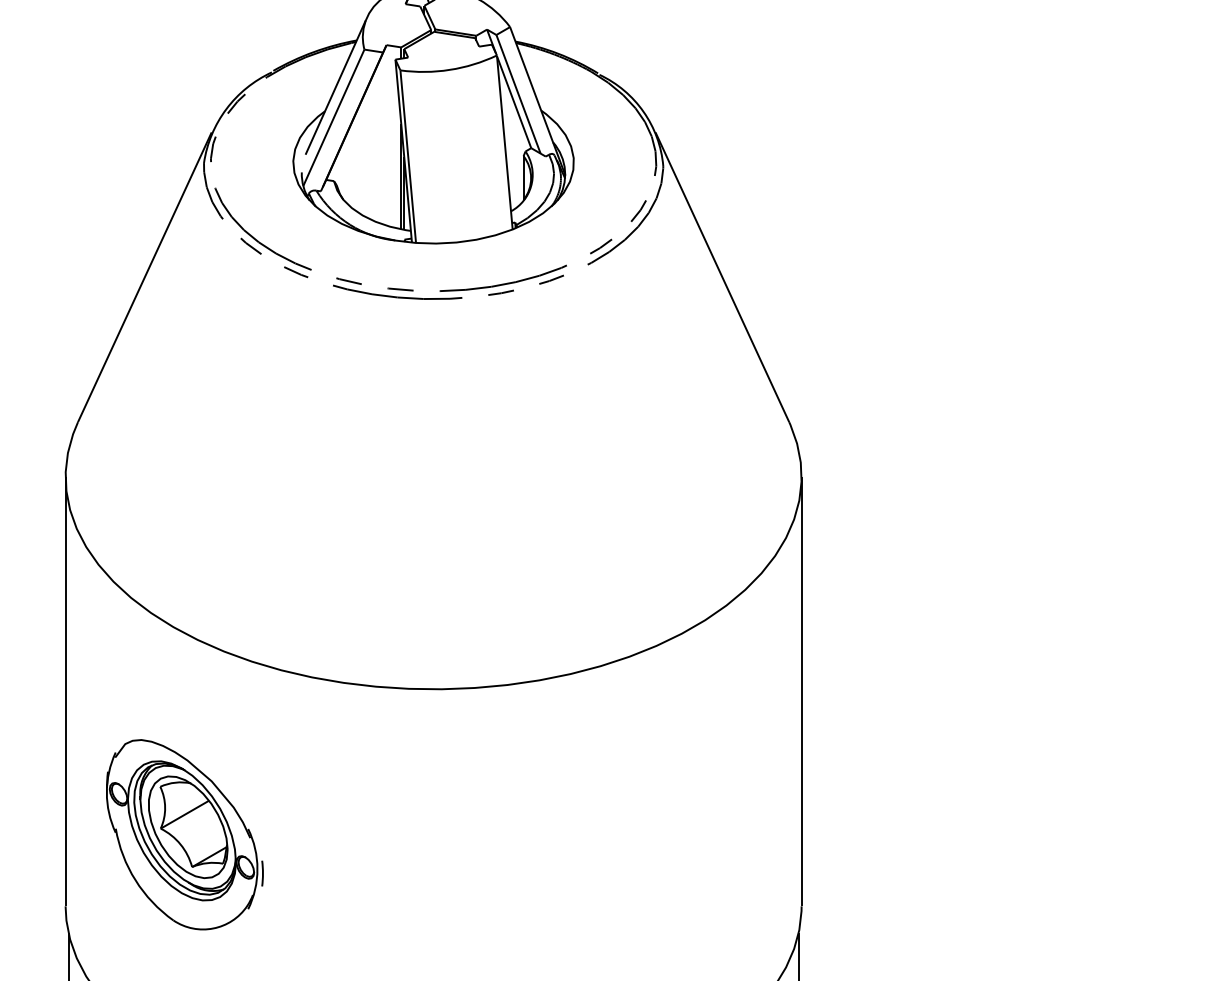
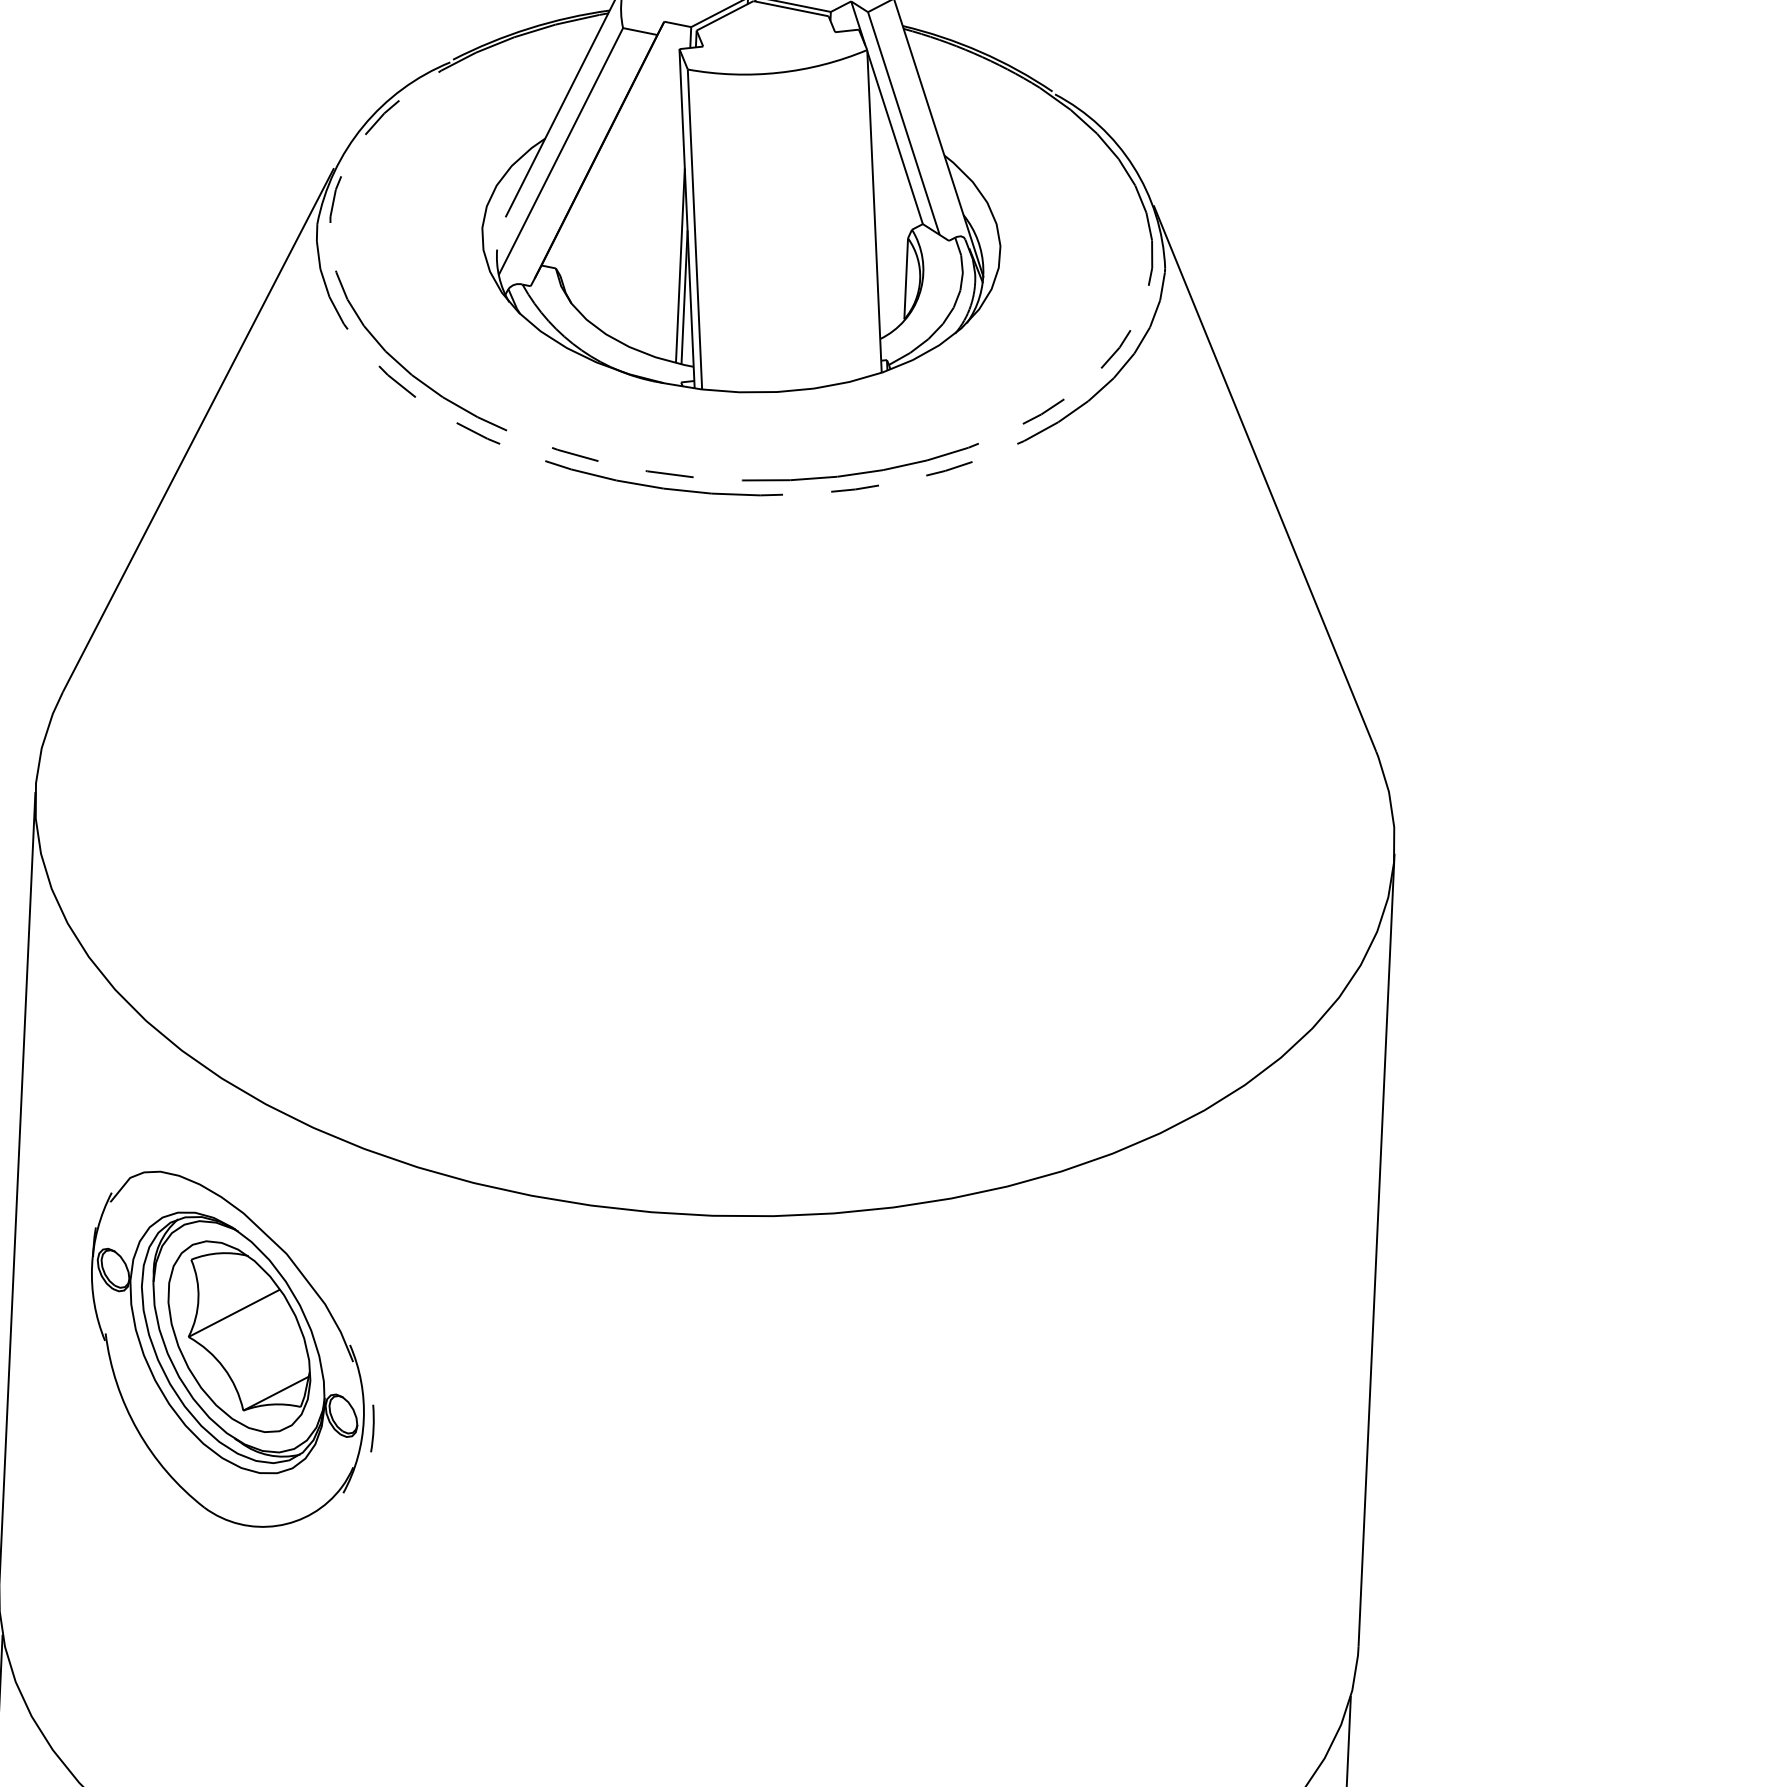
part: (184, 834) -> (231, 1349), moved

